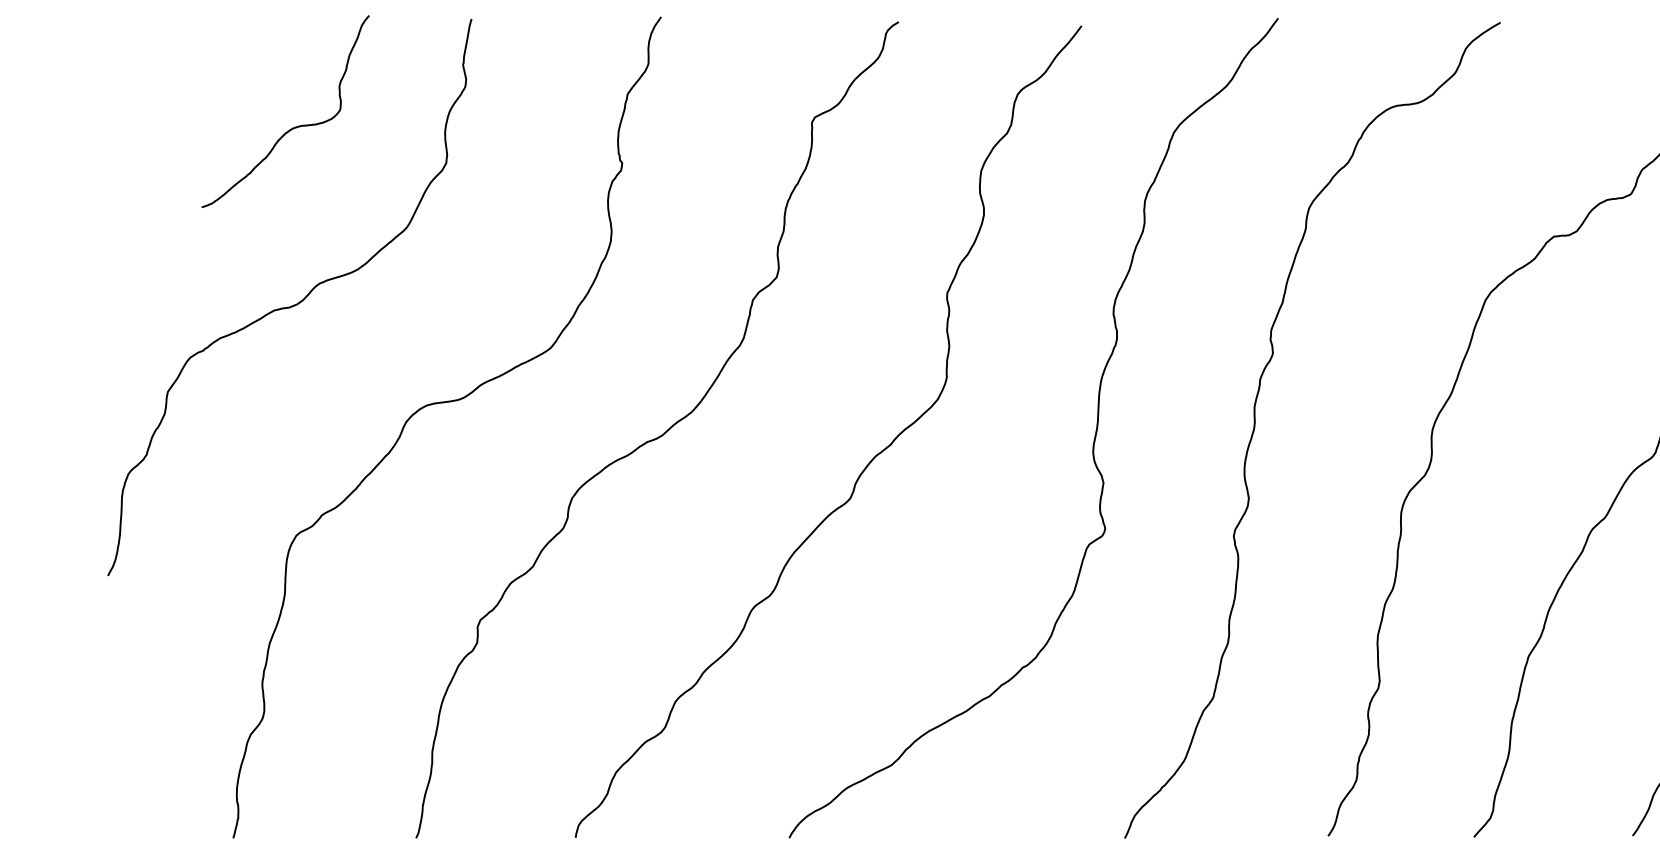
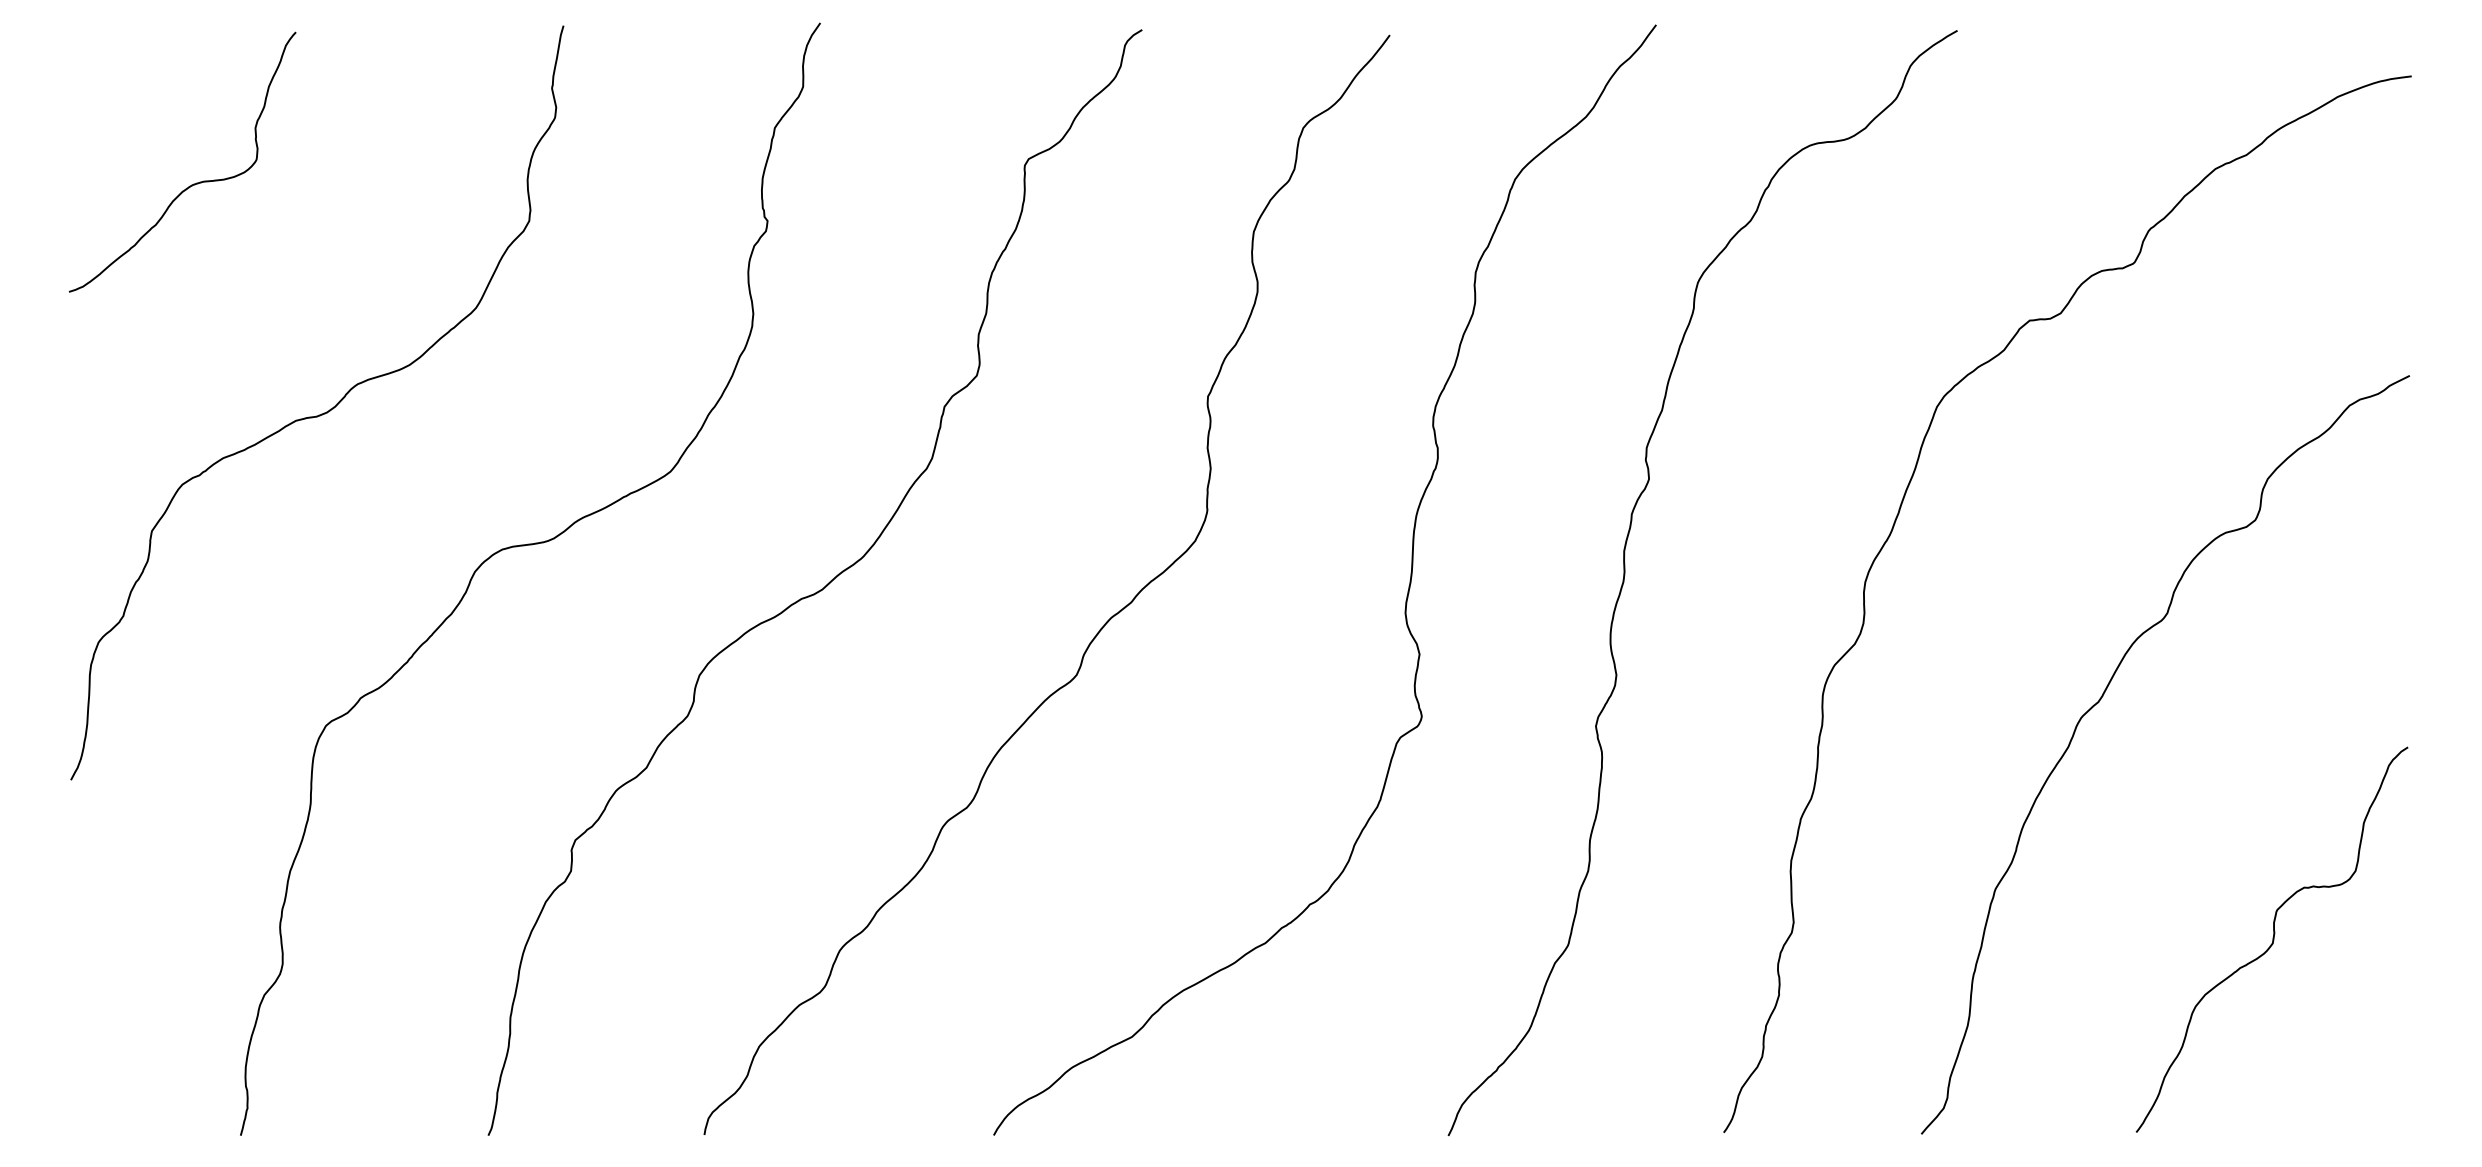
curve: (293, 127) -> (193, 183), moved

